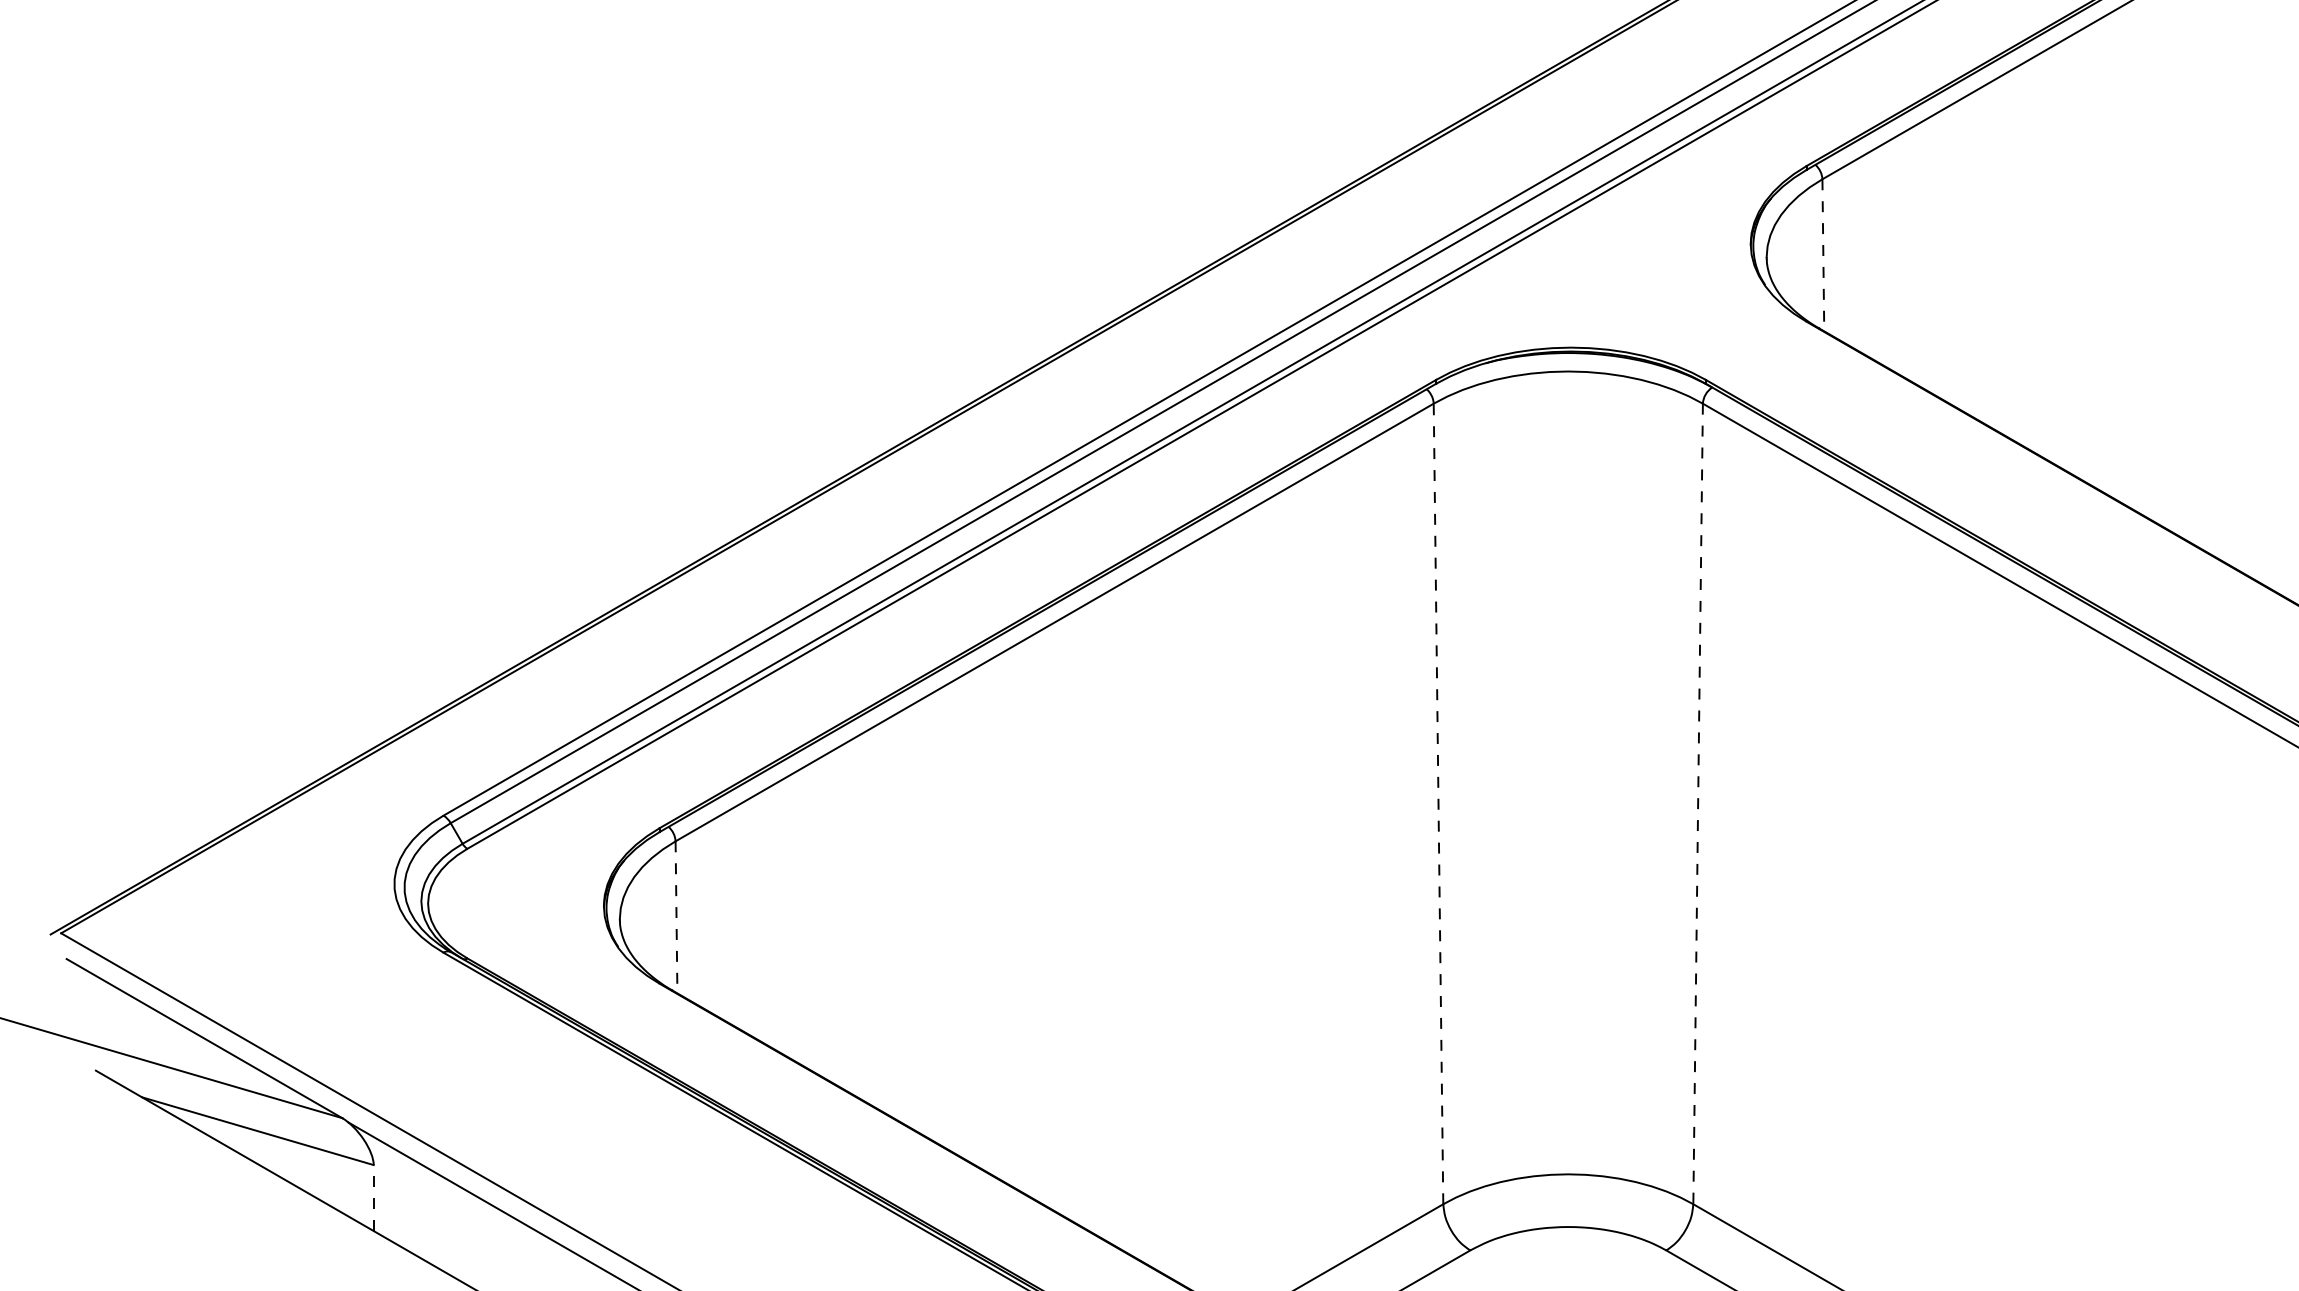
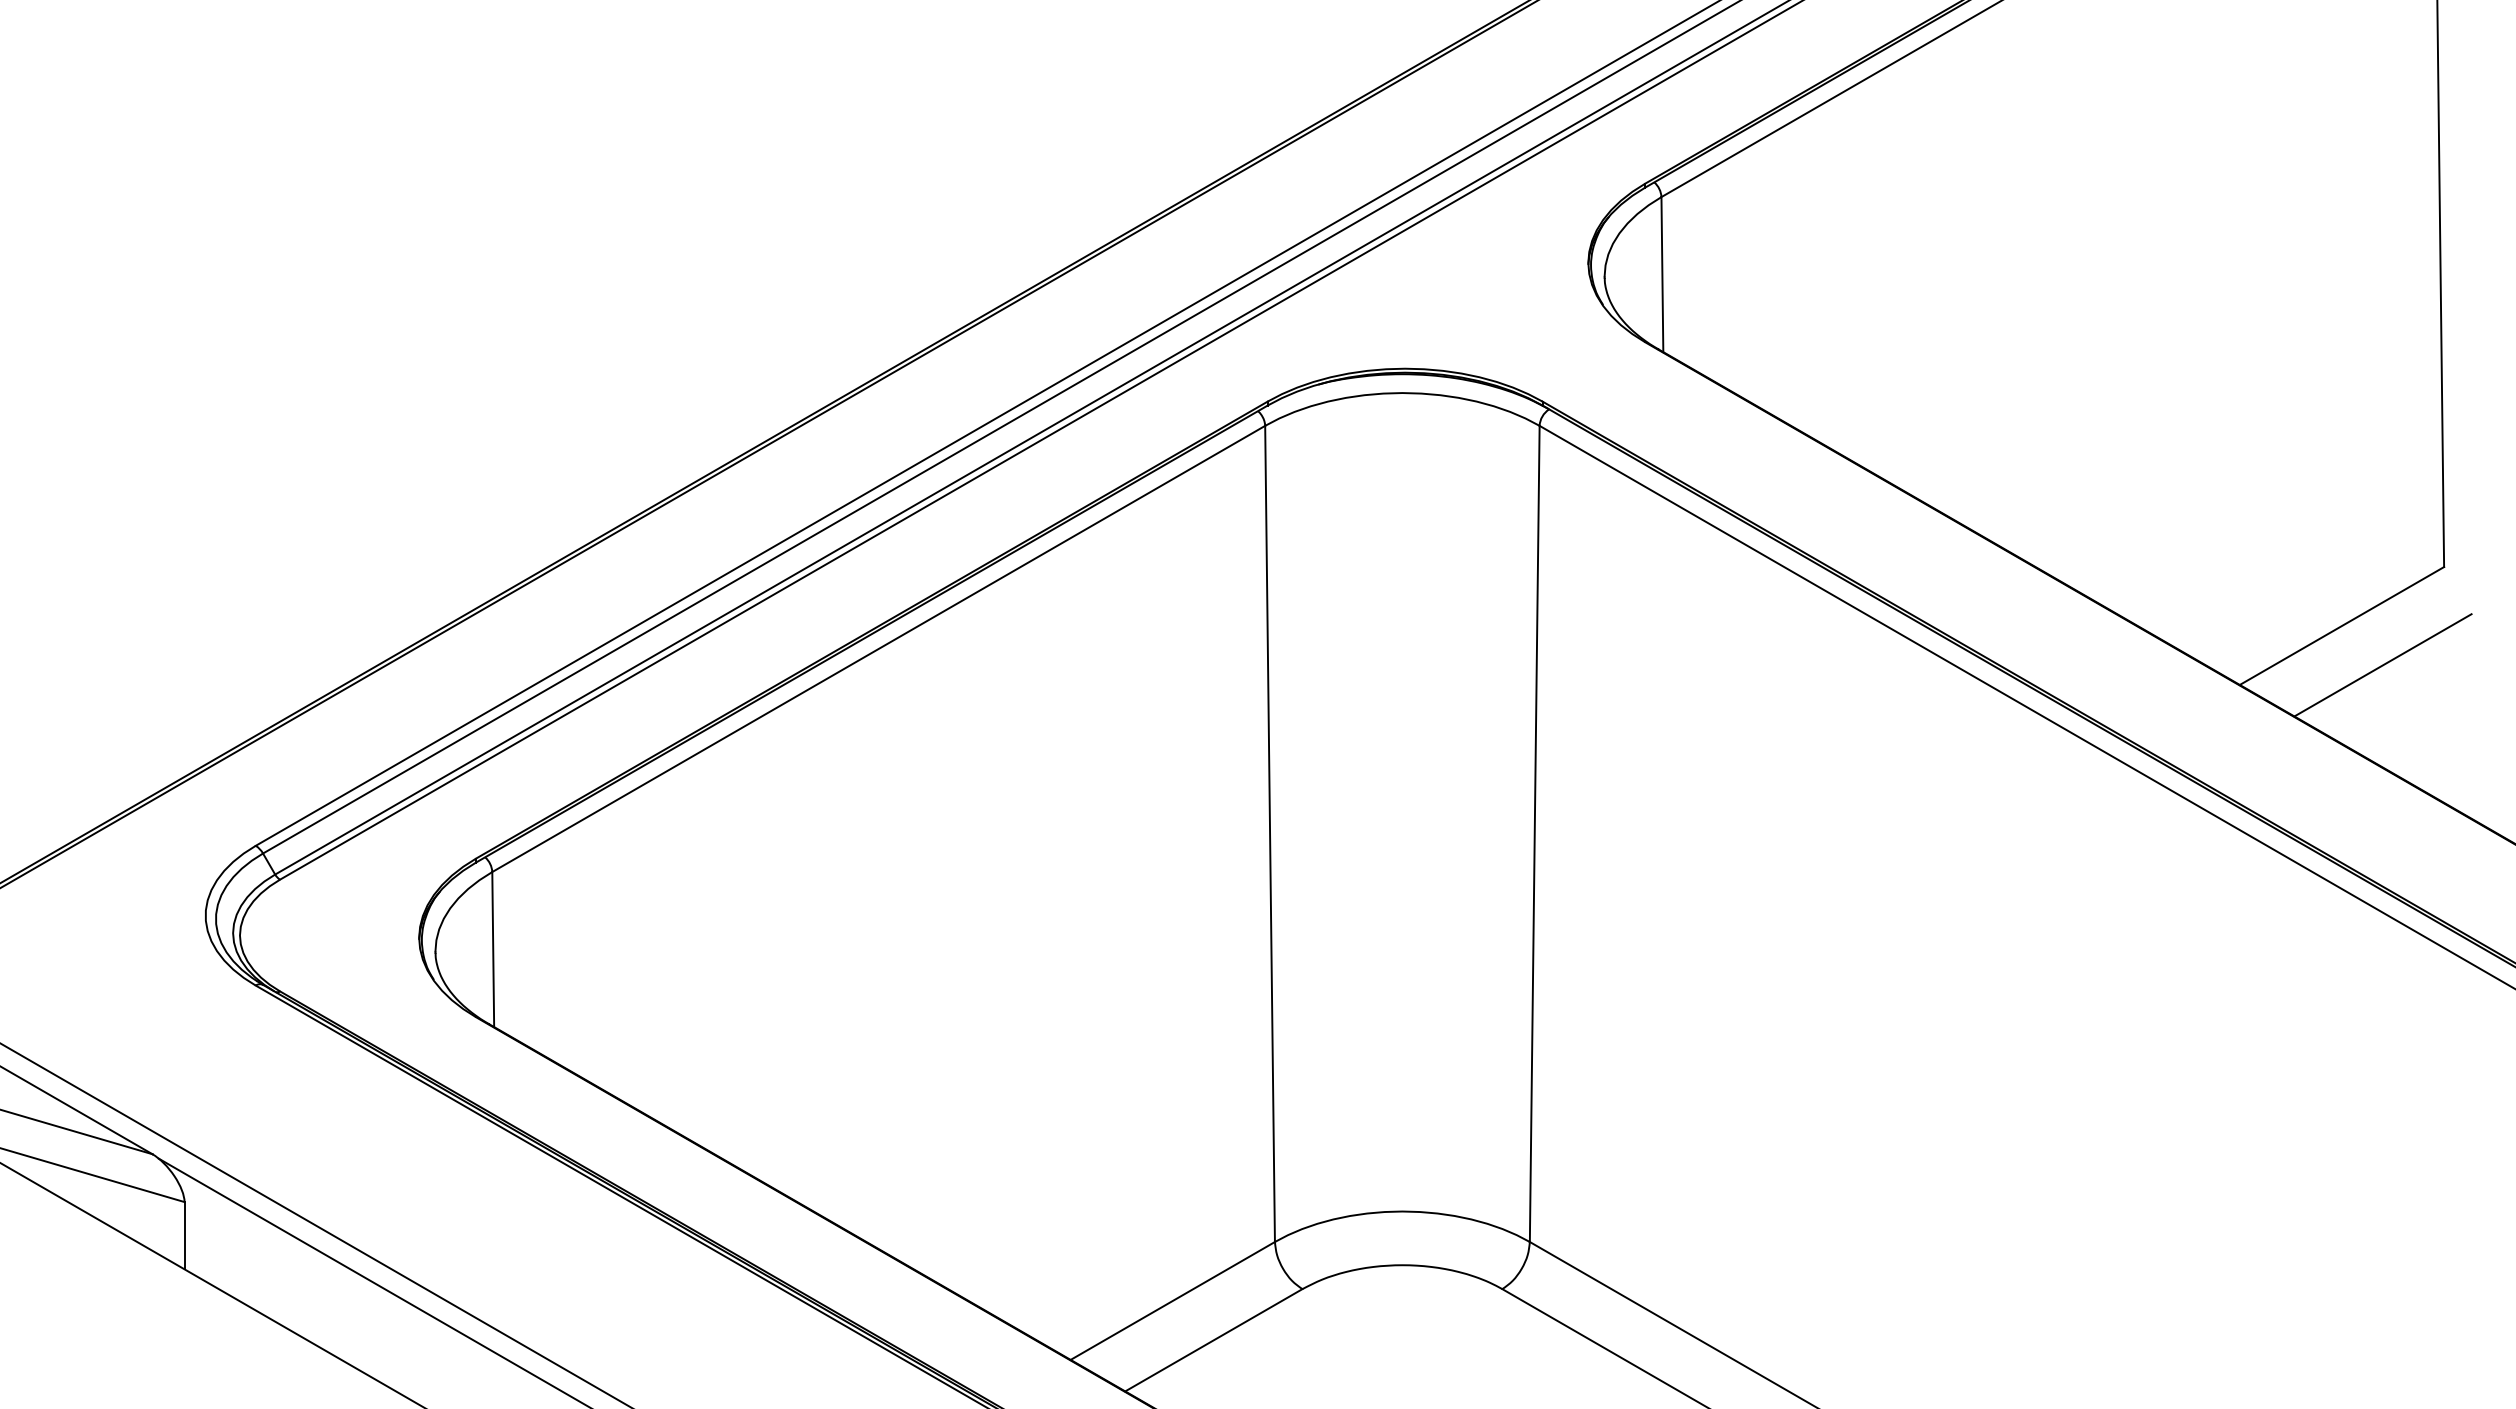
line: (1823, 255) -> (1662, 274), dashed -> solid
line: (1438, 803) -> (1270, 833), dashed -> solid
line: (1697, 804) -> (1534, 834), dashed -> solid
line: (676, 917) -> (493, 949), dashed -> solid
line: (373, 1197) -> (184, 1235), dashed -> solid

